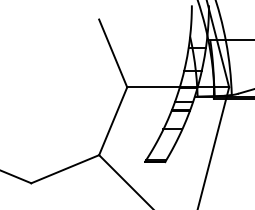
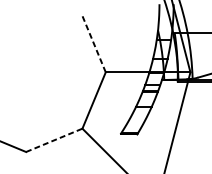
line: (113, 53) -> (94, 44), solid -> dashed
line: (65, 169) -> (54, 140), solid -> dashed

